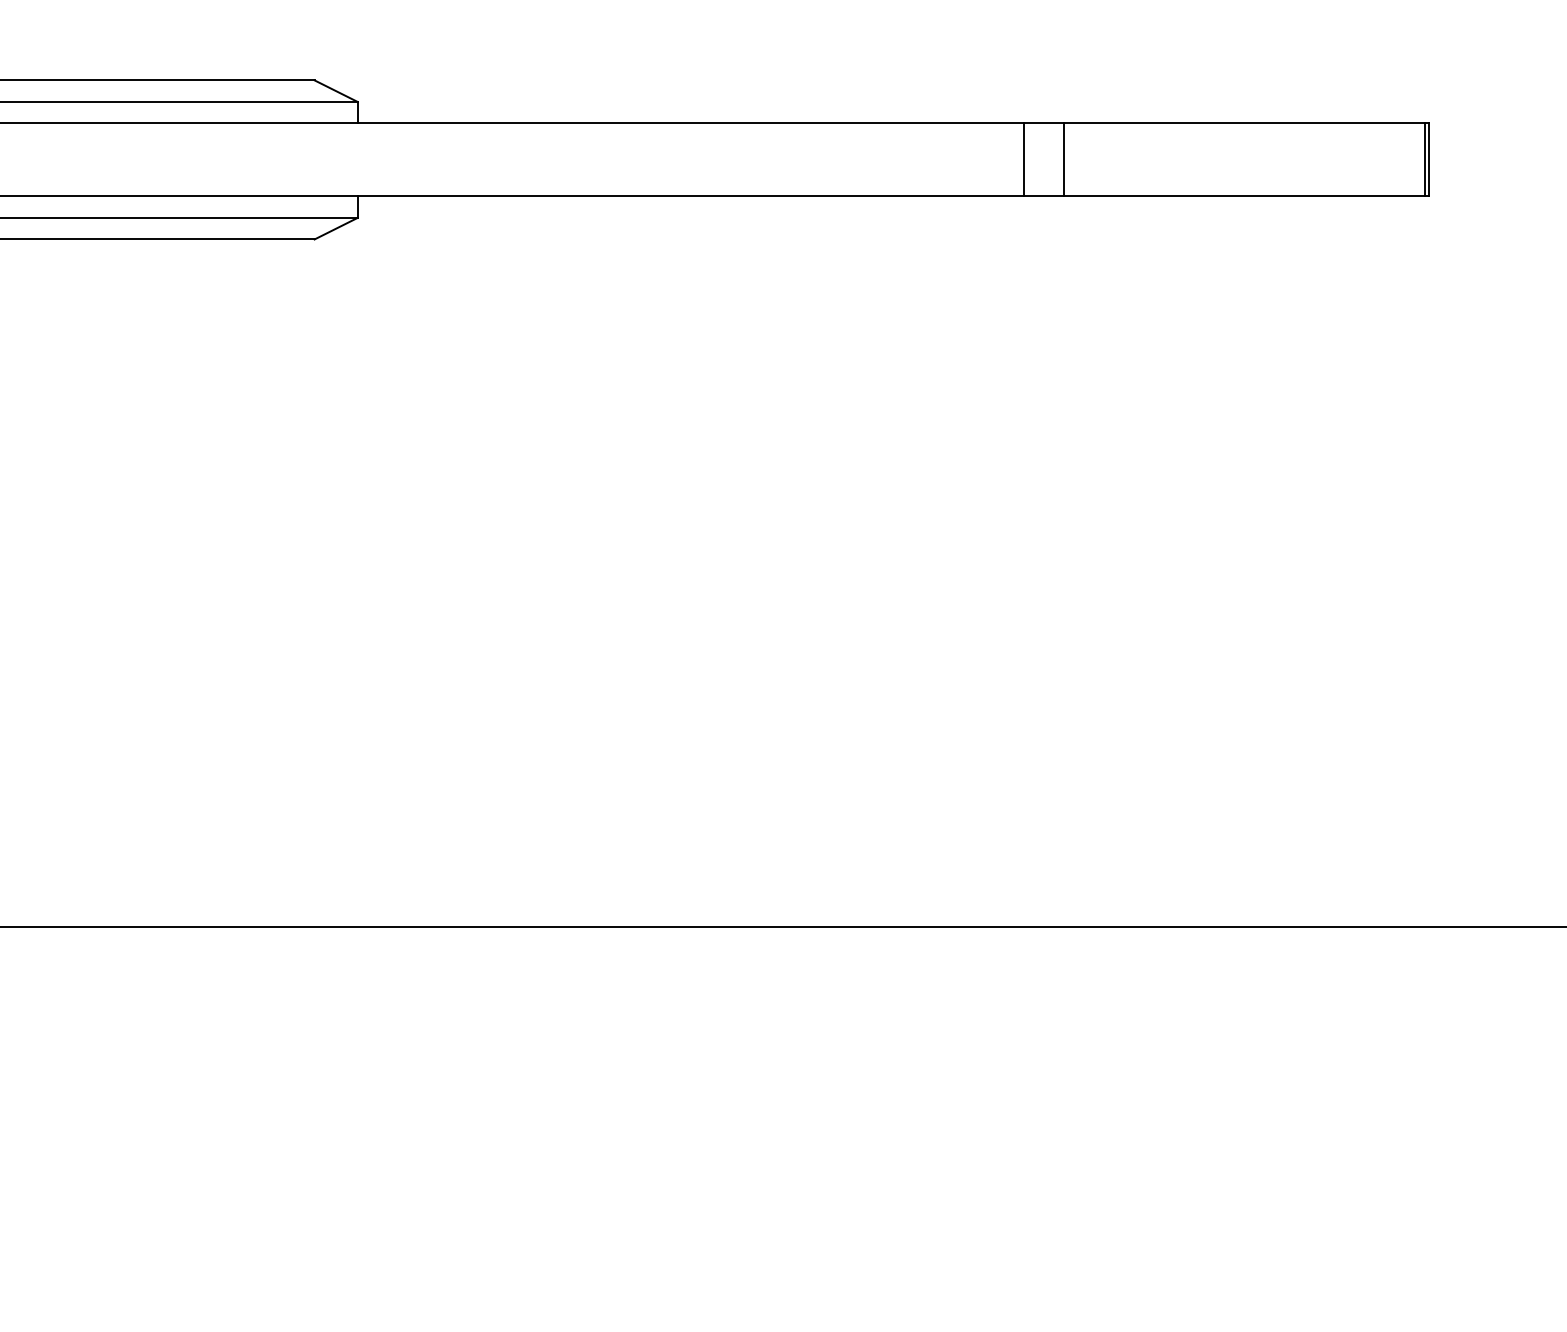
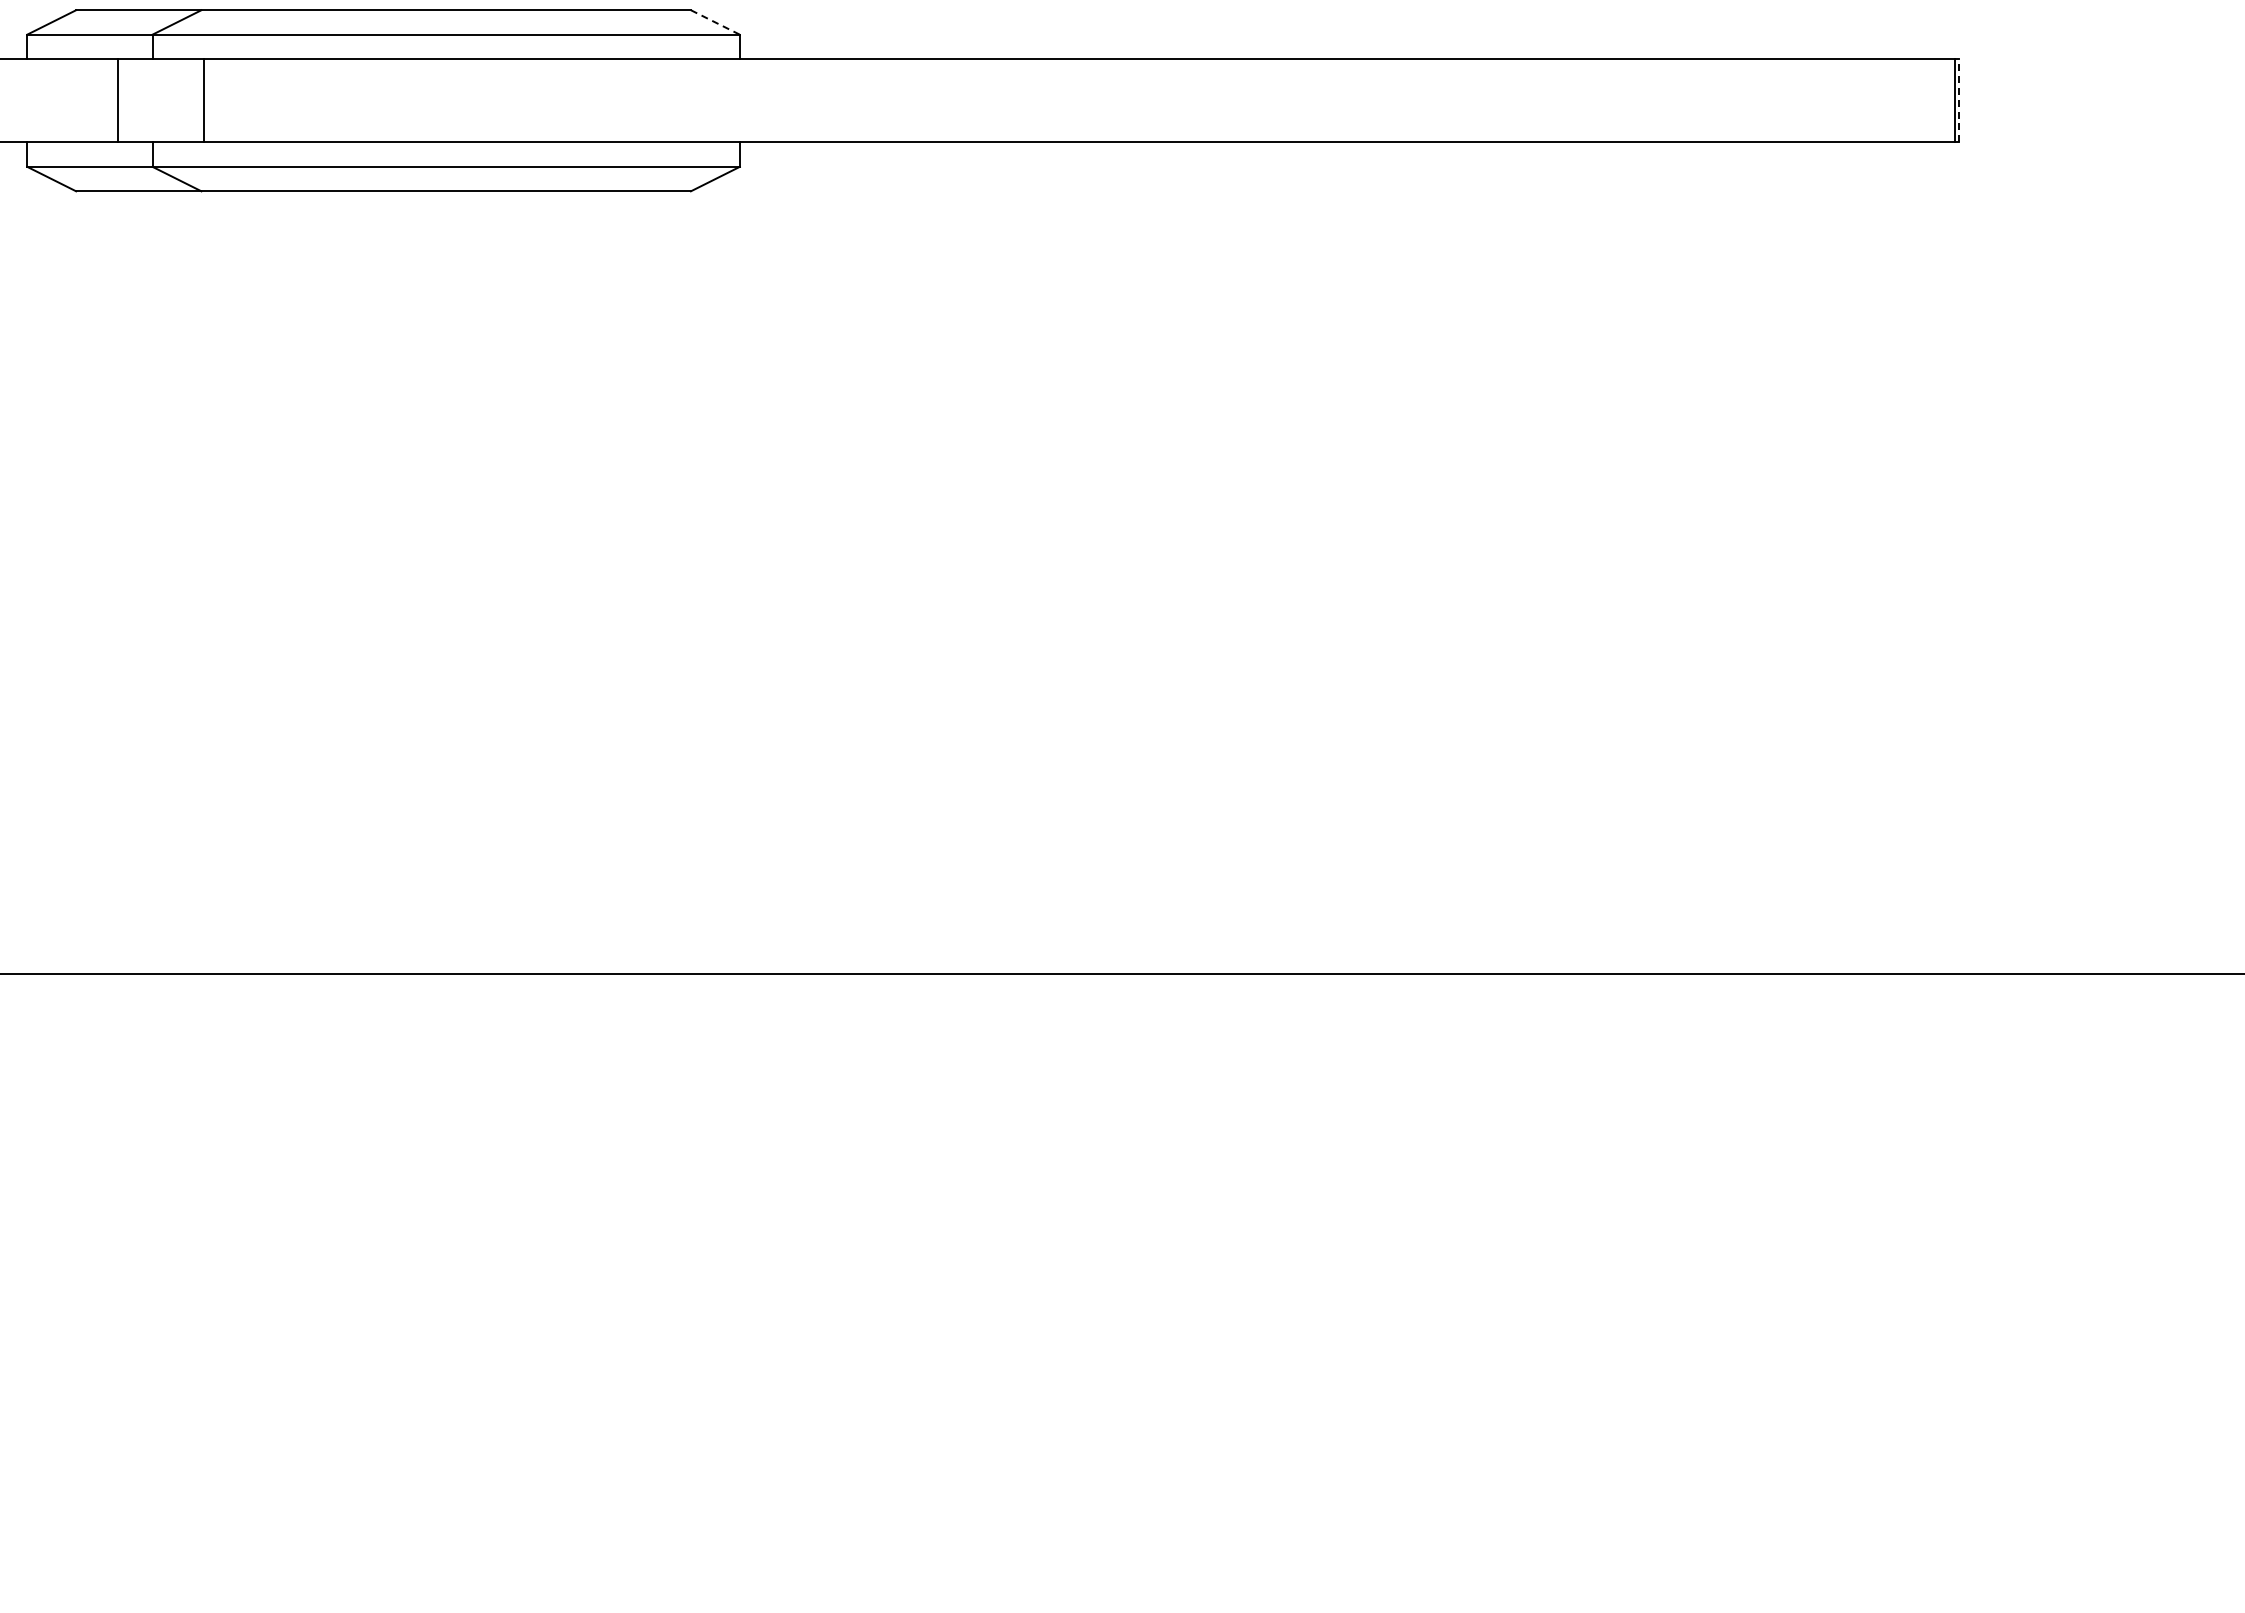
line: (336, 91) -> (715, 22), solid -> dashed
line: (1023, 159) -> (1497, 100), removed
line: (1064, 159) -> (1544, 100), removed
line: (1429, 159) -> (1959, 100), solid -> dashed

